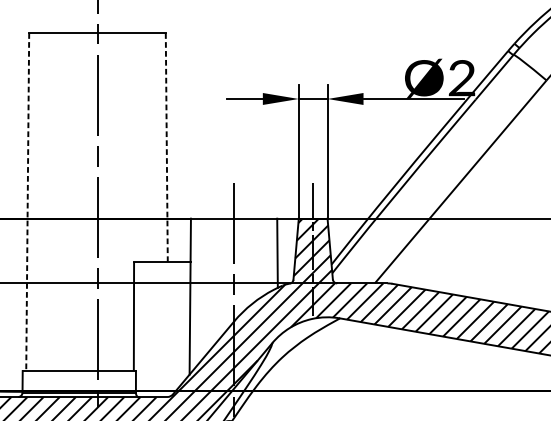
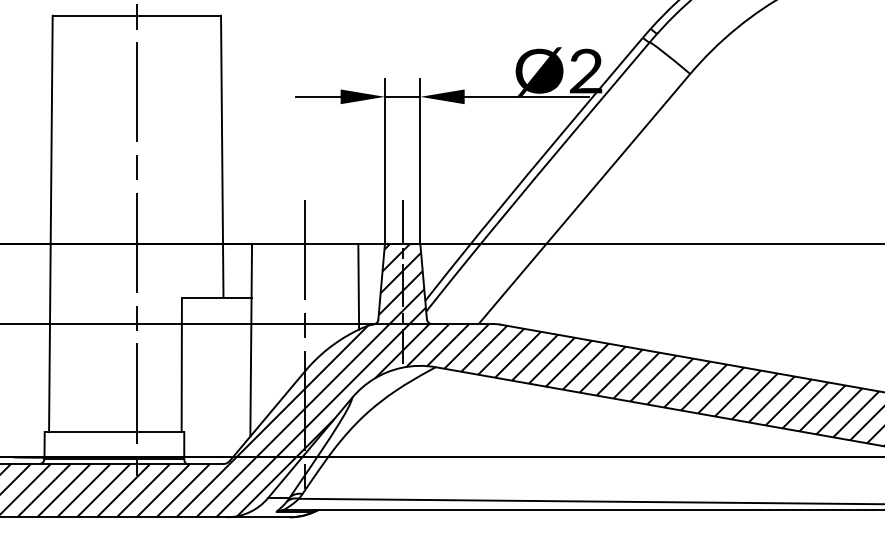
line: (166, 147) -> (222, 156), dashed -> solid
line: (27, 202) -> (50, 224), dashed -> solid

